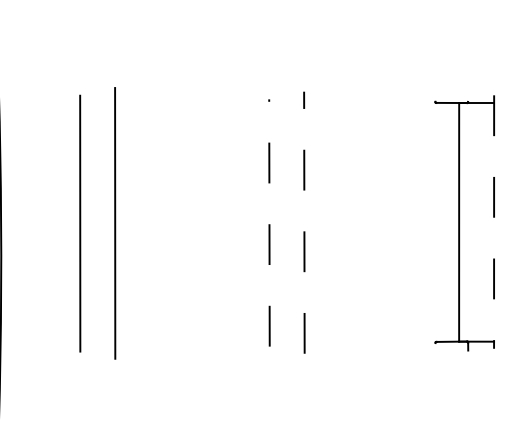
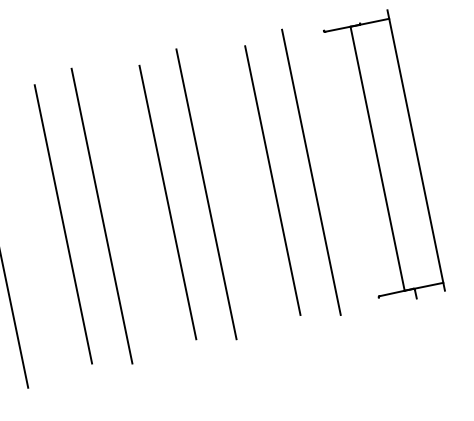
line: (209, 222) -> (101, 215), added
line: (269, 222) -> (167, 201), dashed -> solid
line: (304, 222) -> (206, 194), dashed -> solid
line: (364, 222) -> (272, 180), added
line: (399, 222) -> (311, 172), added
line: (494, 222) -> (416, 150), dashed -> solid
line: (174, 223) -> (62, 224), added

